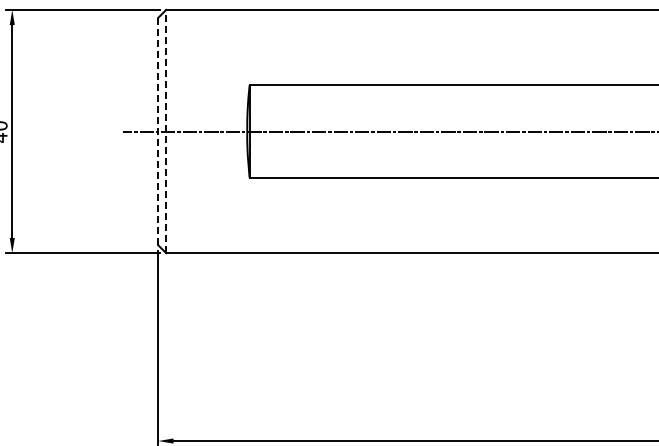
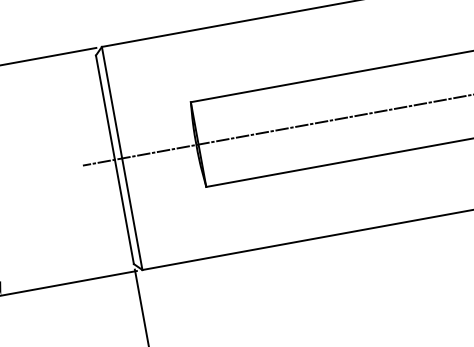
line: (158, 131) -> (115, 159), dashed -> solid
line: (166, 131) -> (122, 158), dashed -> solid

